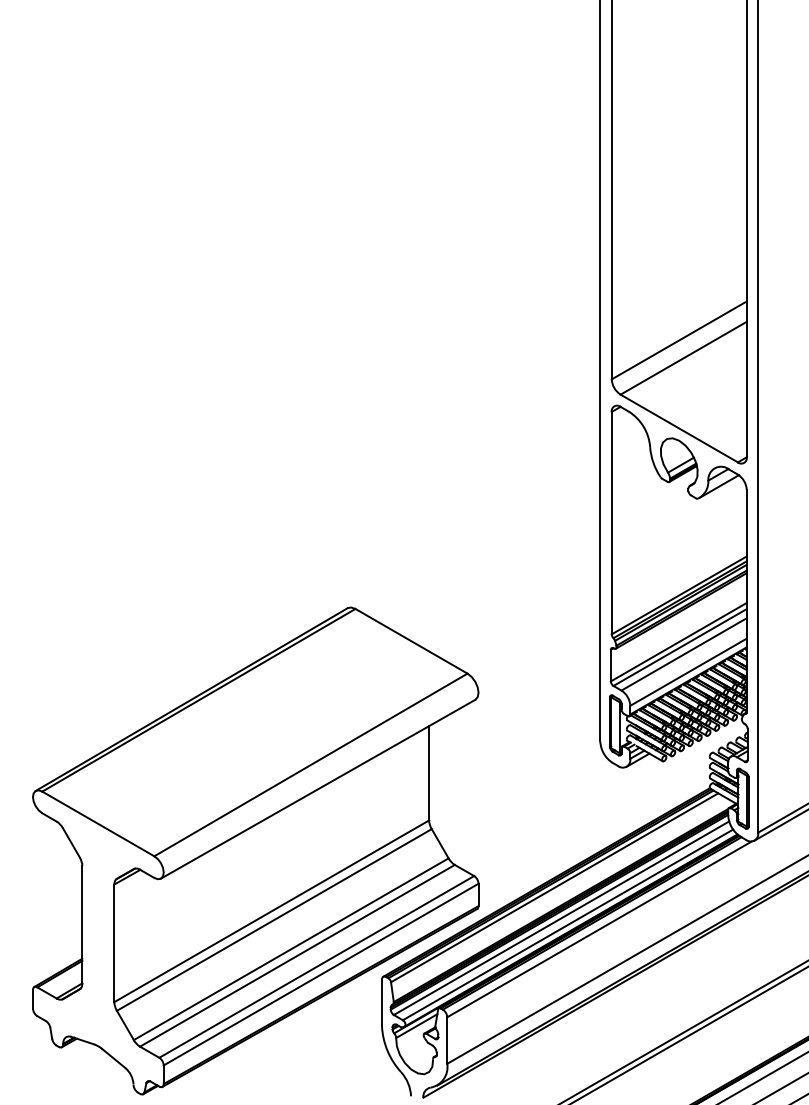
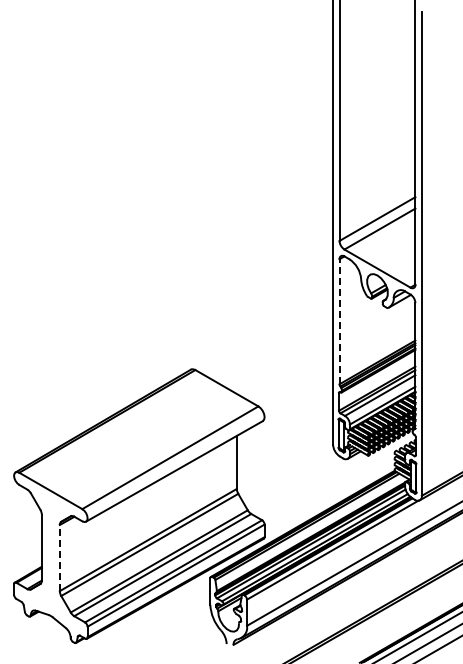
line: (611, 522) -> (339, 321), solid -> dashed
line: (113, 942) -> (59, 557), solid -> dashed

